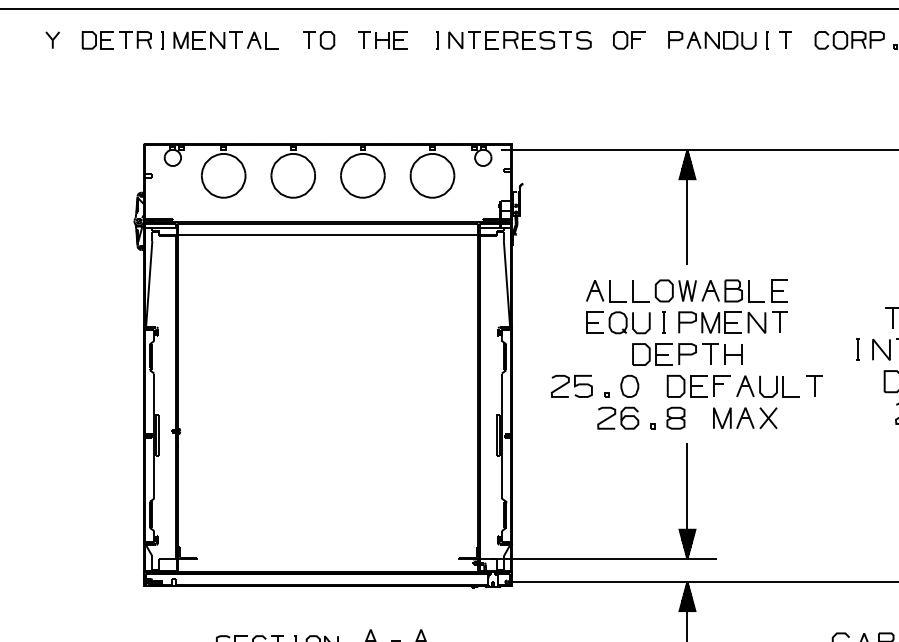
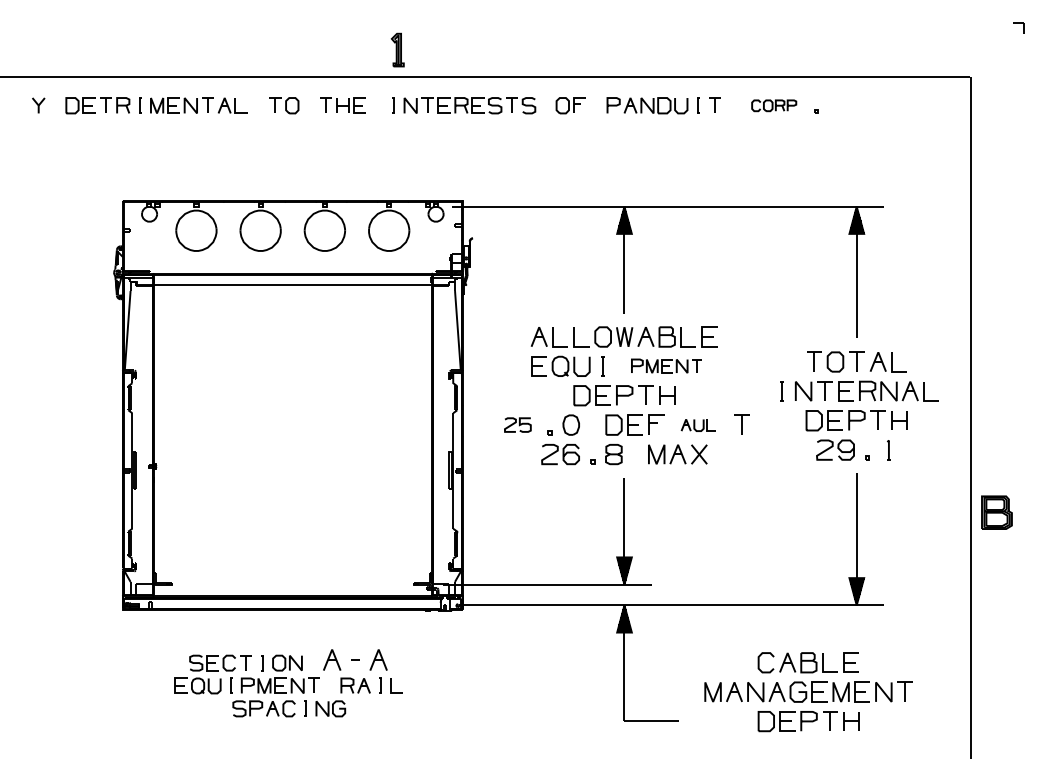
part: (848, 40) -> (773, 105), size x0.7
part: (732, 321) -> (666, 365), size x0.7
part: (571, 385) -> (517, 424), size x0.7
part: (767, 386) -> (698, 425), size x0.6

